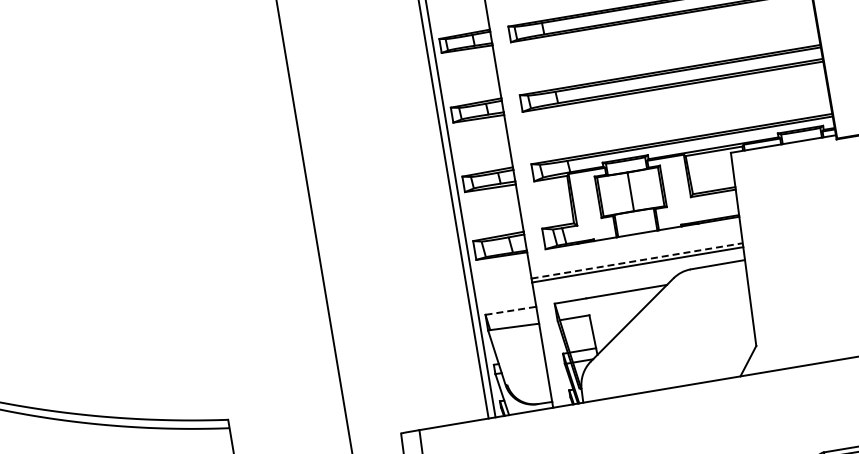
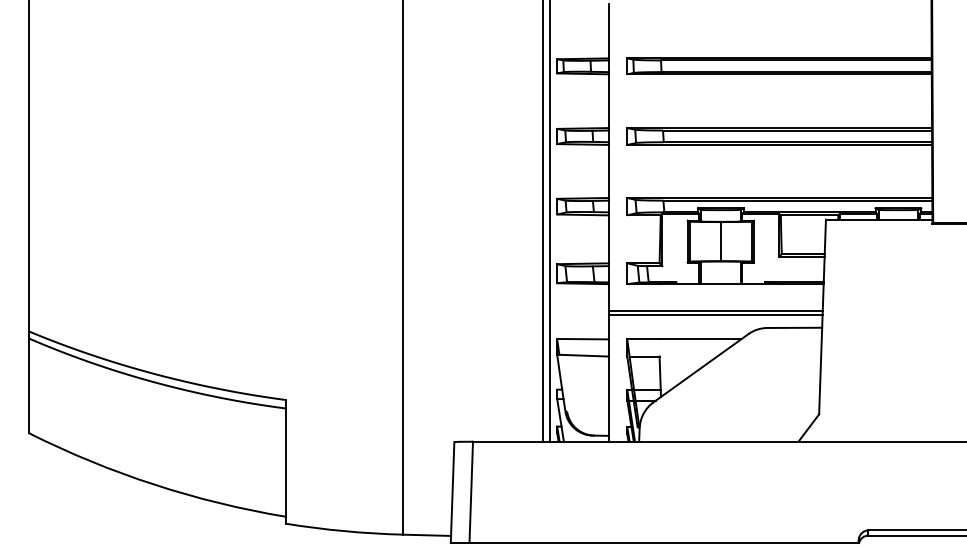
line: (637, 260) -> (716, 310), dashed -> solid
line: (510, 311) -> (582, 339), dashed -> solid

